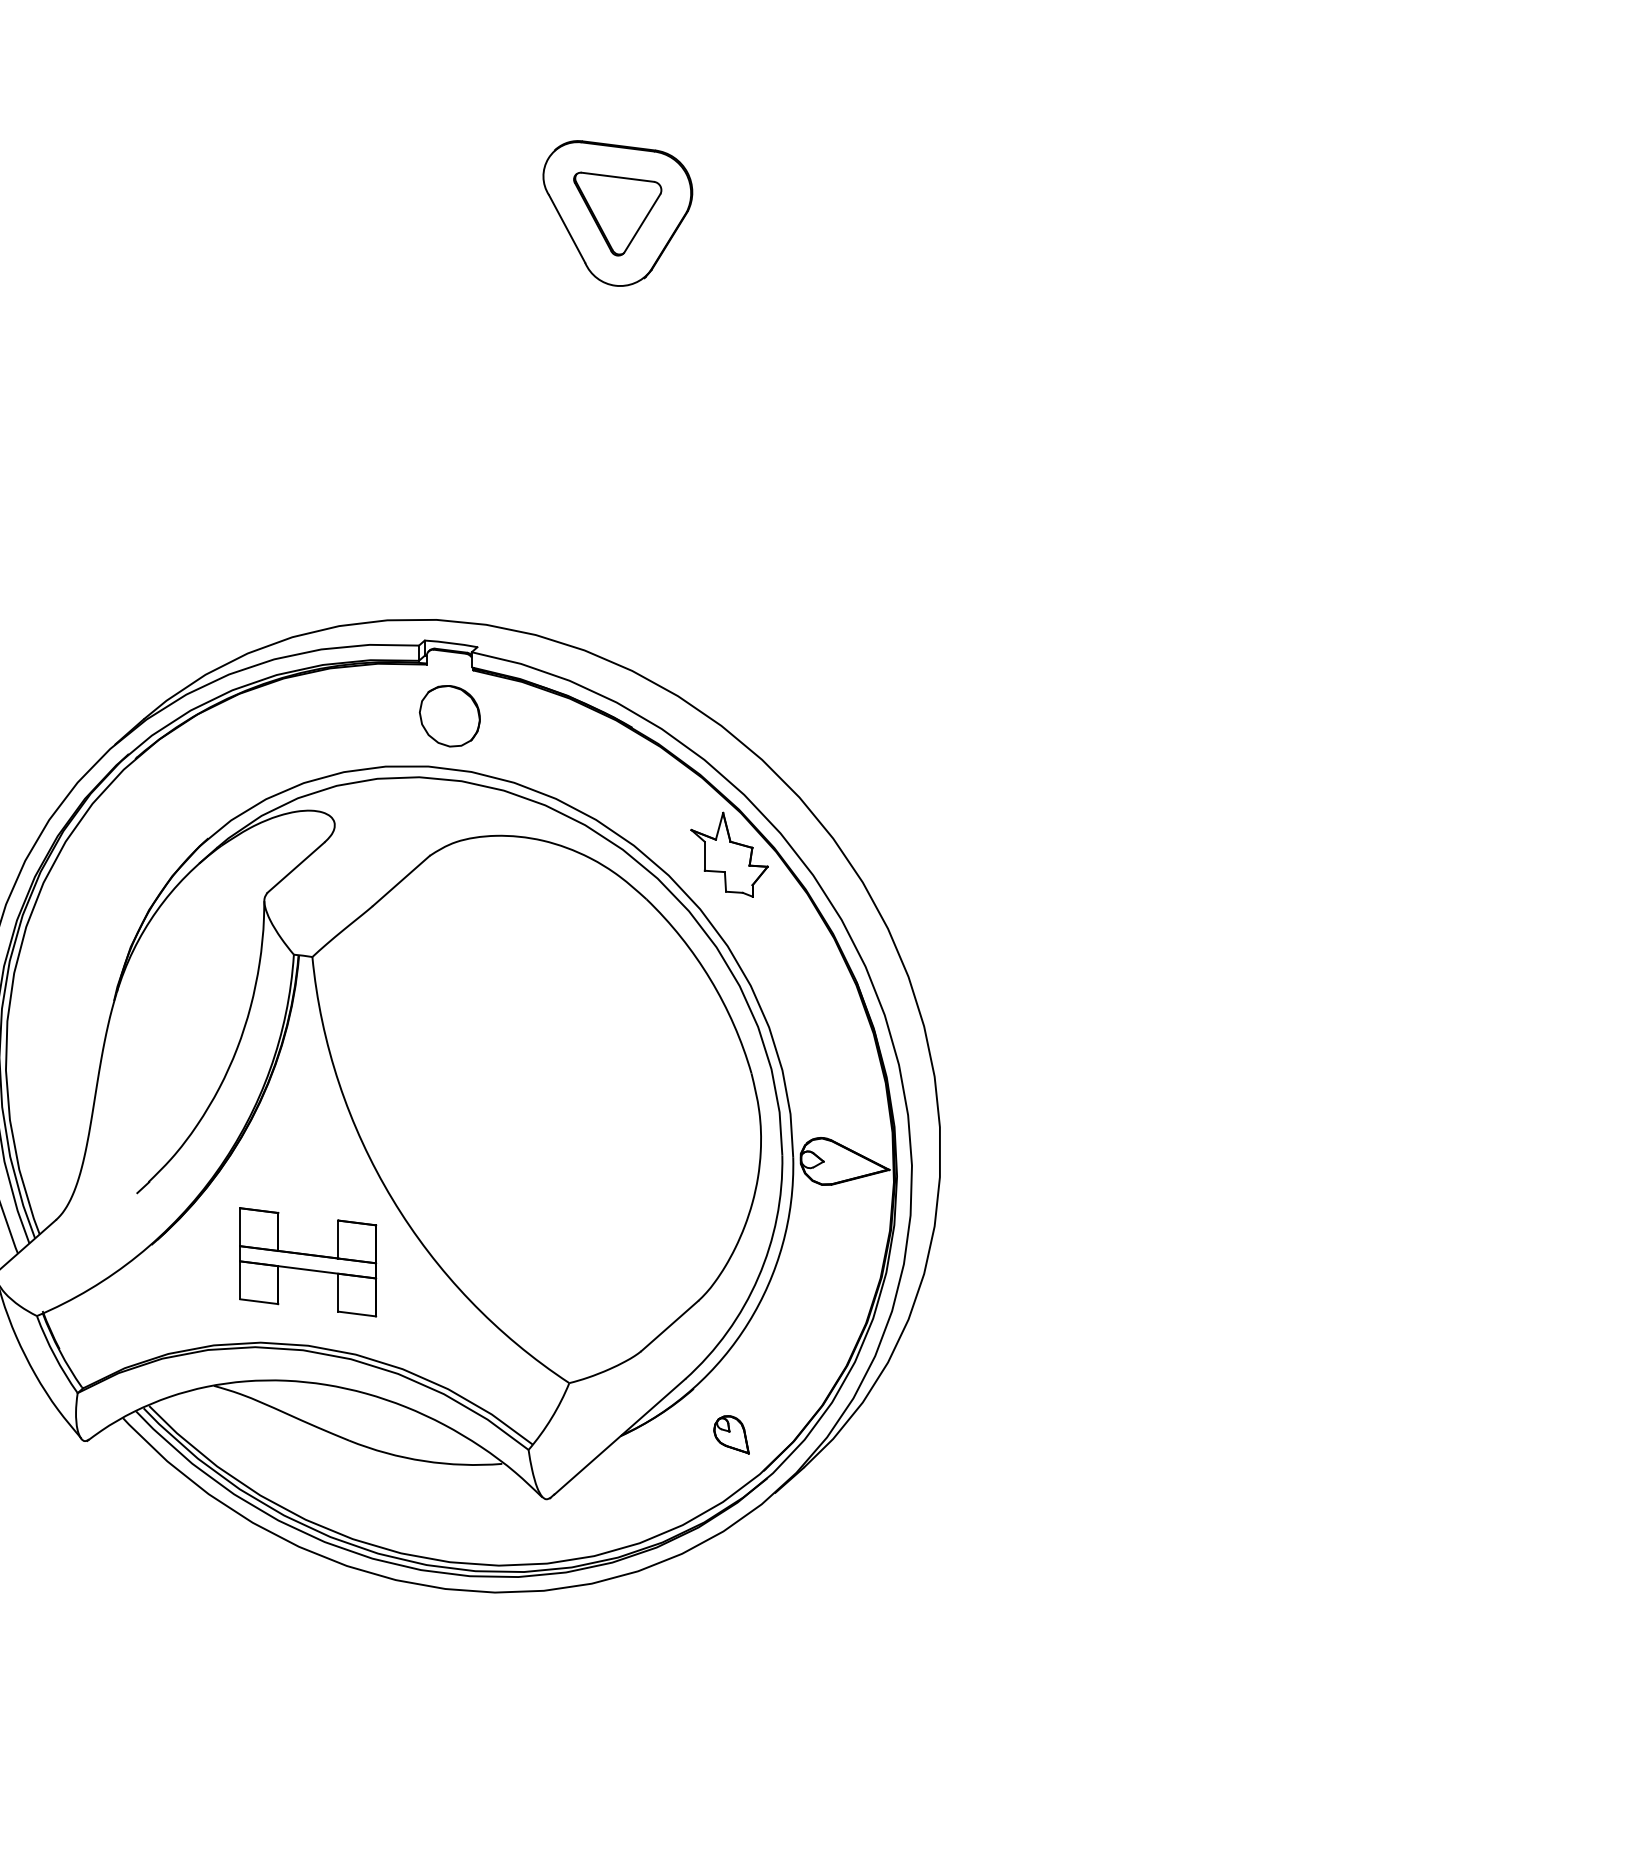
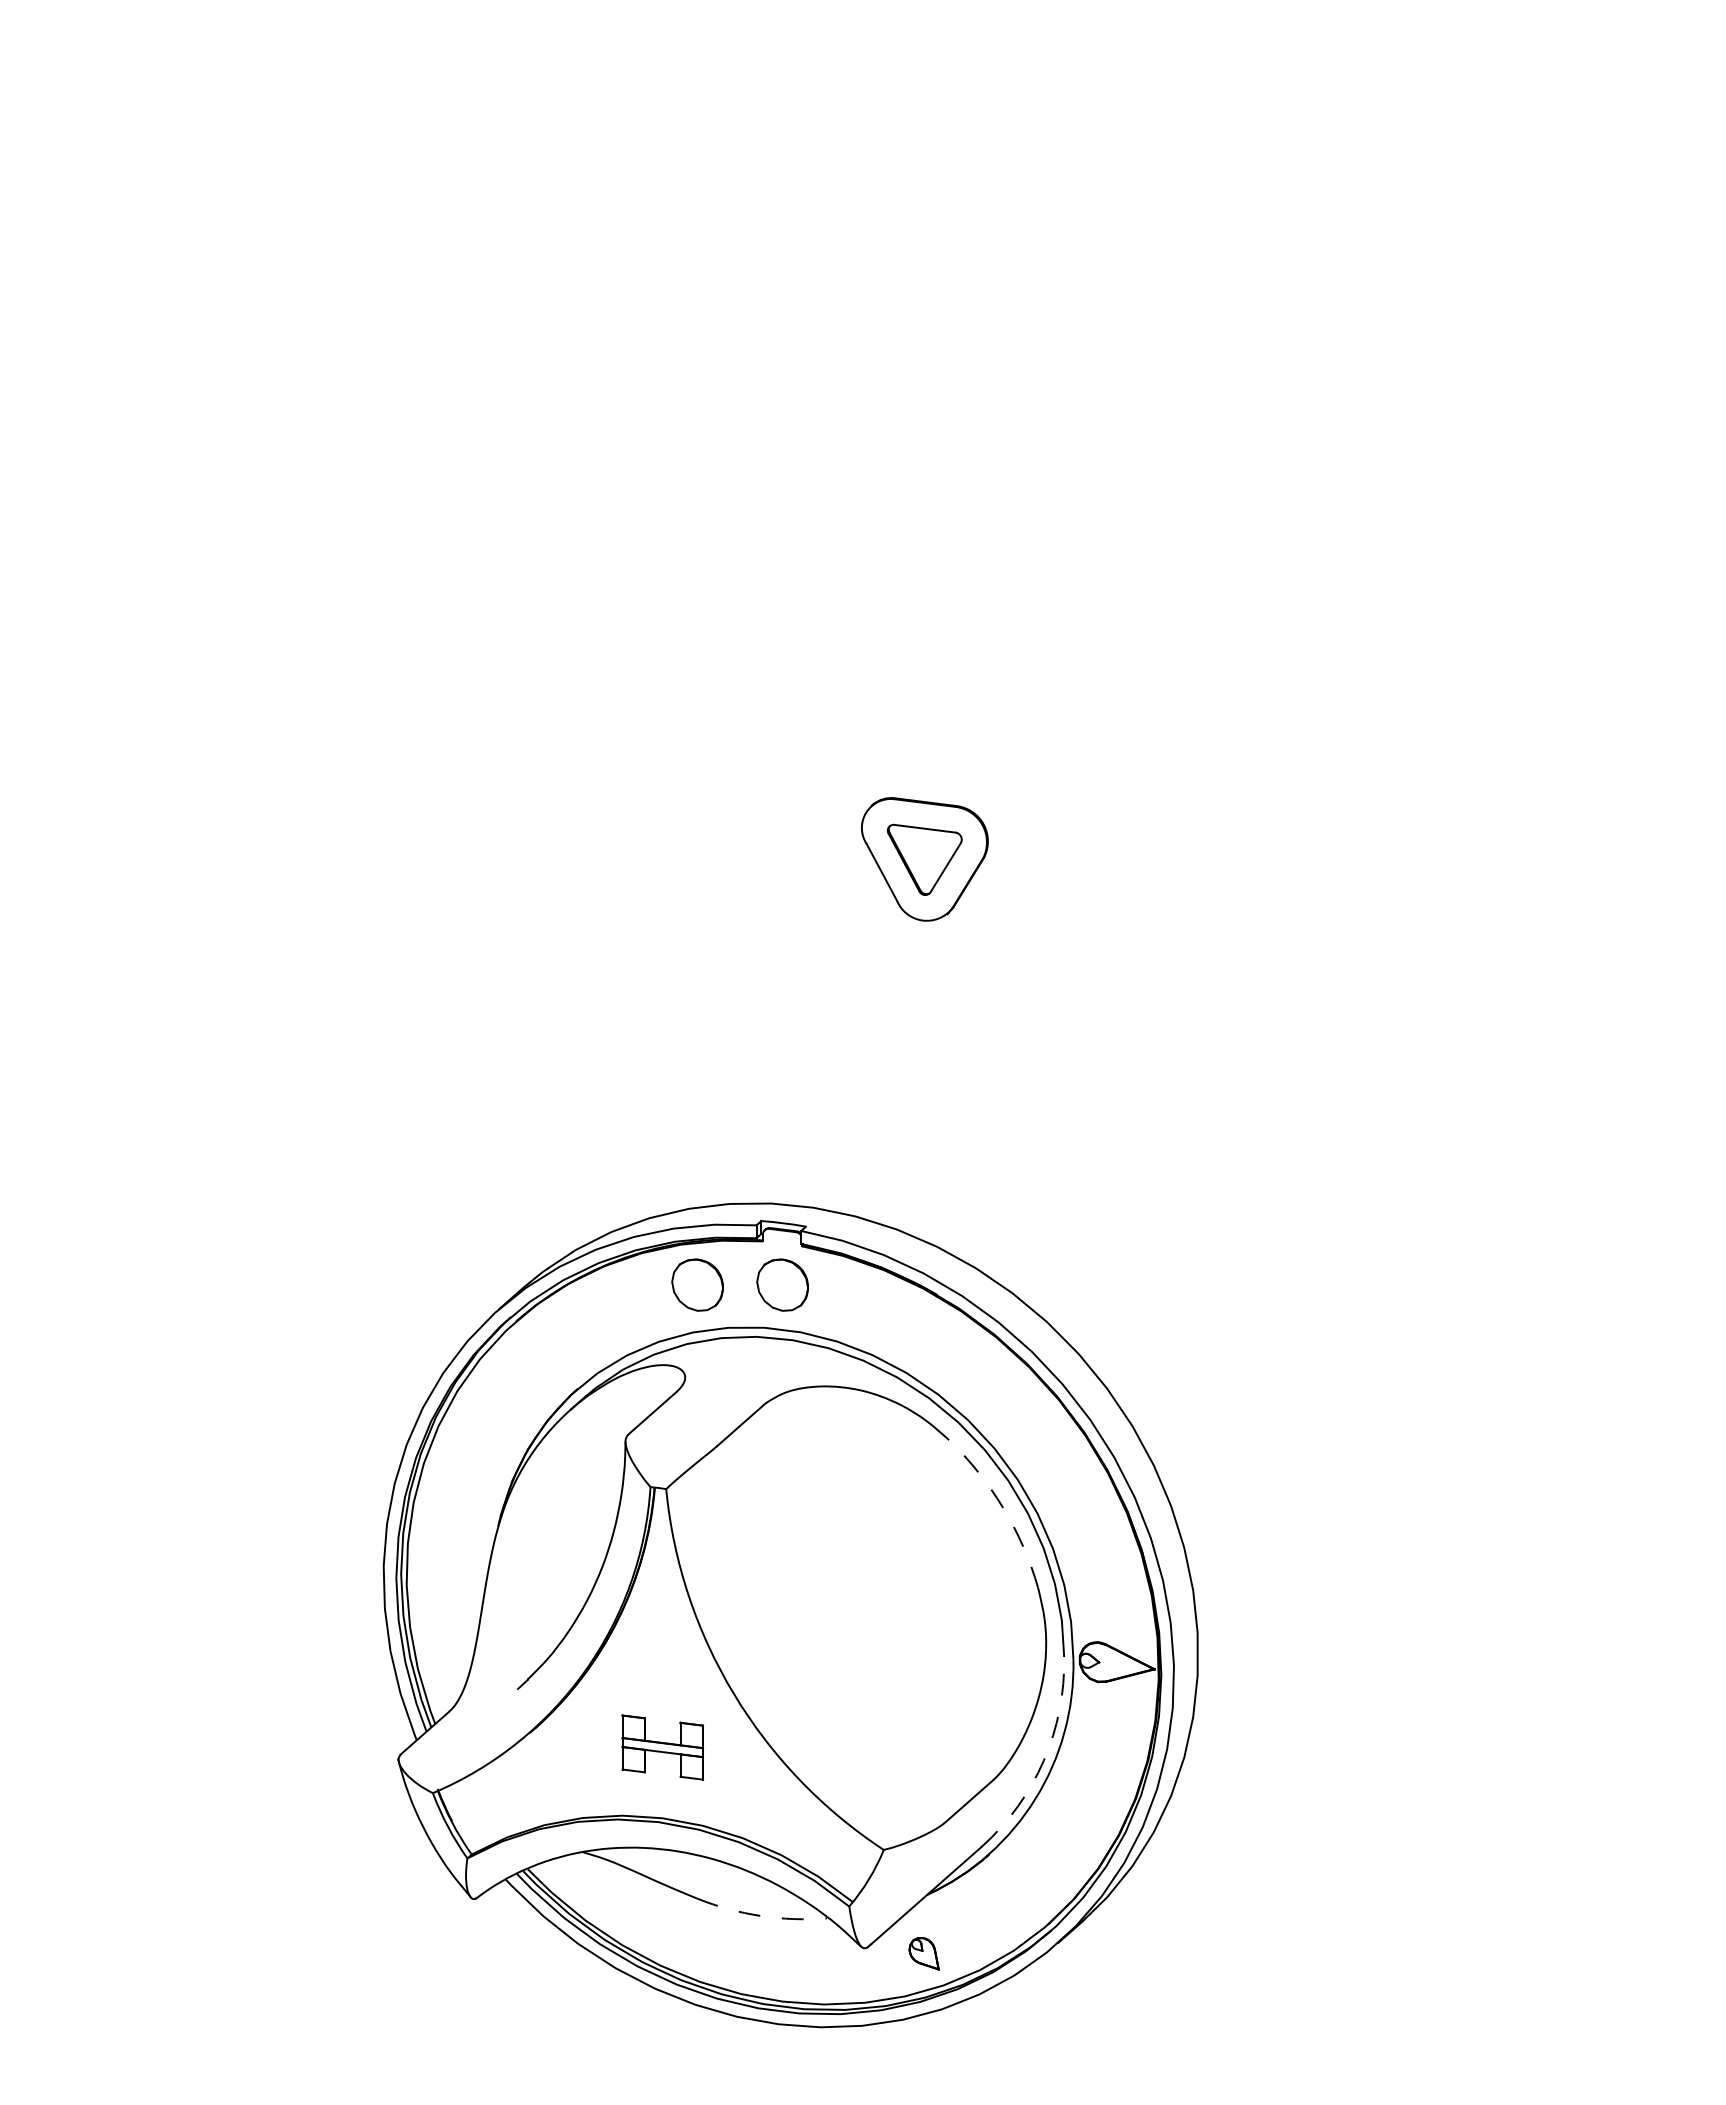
part: (349, 715) -> (697, 1284), added
part: (729, 854) -> (1019, 1402), removed
arc: (710, 979) -> (1003, 1508), solid -> dashed
part: (308, 1262) -> (662, 1747), size x0.7
arc: (757, 1277) -> (1043, 1760), solid -> dashed
part: (730, 1434) -> (923, 1953), moved
arc: (423, 1461) -> (760, 1916), solid -> dashed

